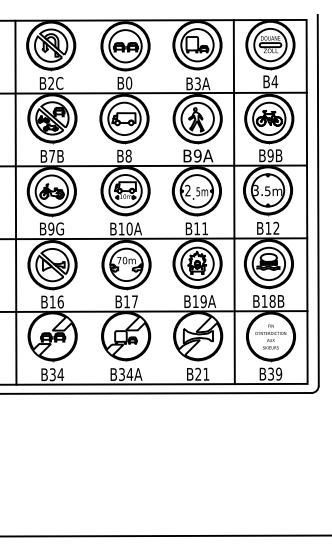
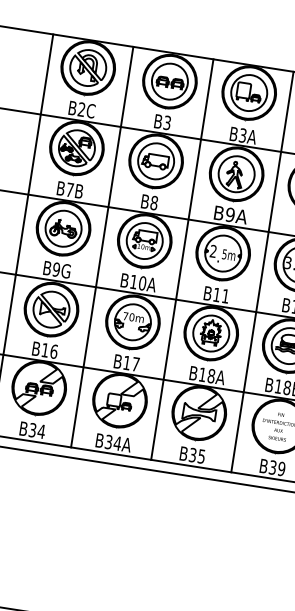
text: (129, 82) -> (167, 122), B0 -> B3
line: (88, 202) -> (101, 247), added
line: (161, 202) -> (182, 259), added
text: (203, 301) -> (211, 375), B19A -> B18A
text: (202, 374) -> (197, 456), B21 -> B35

